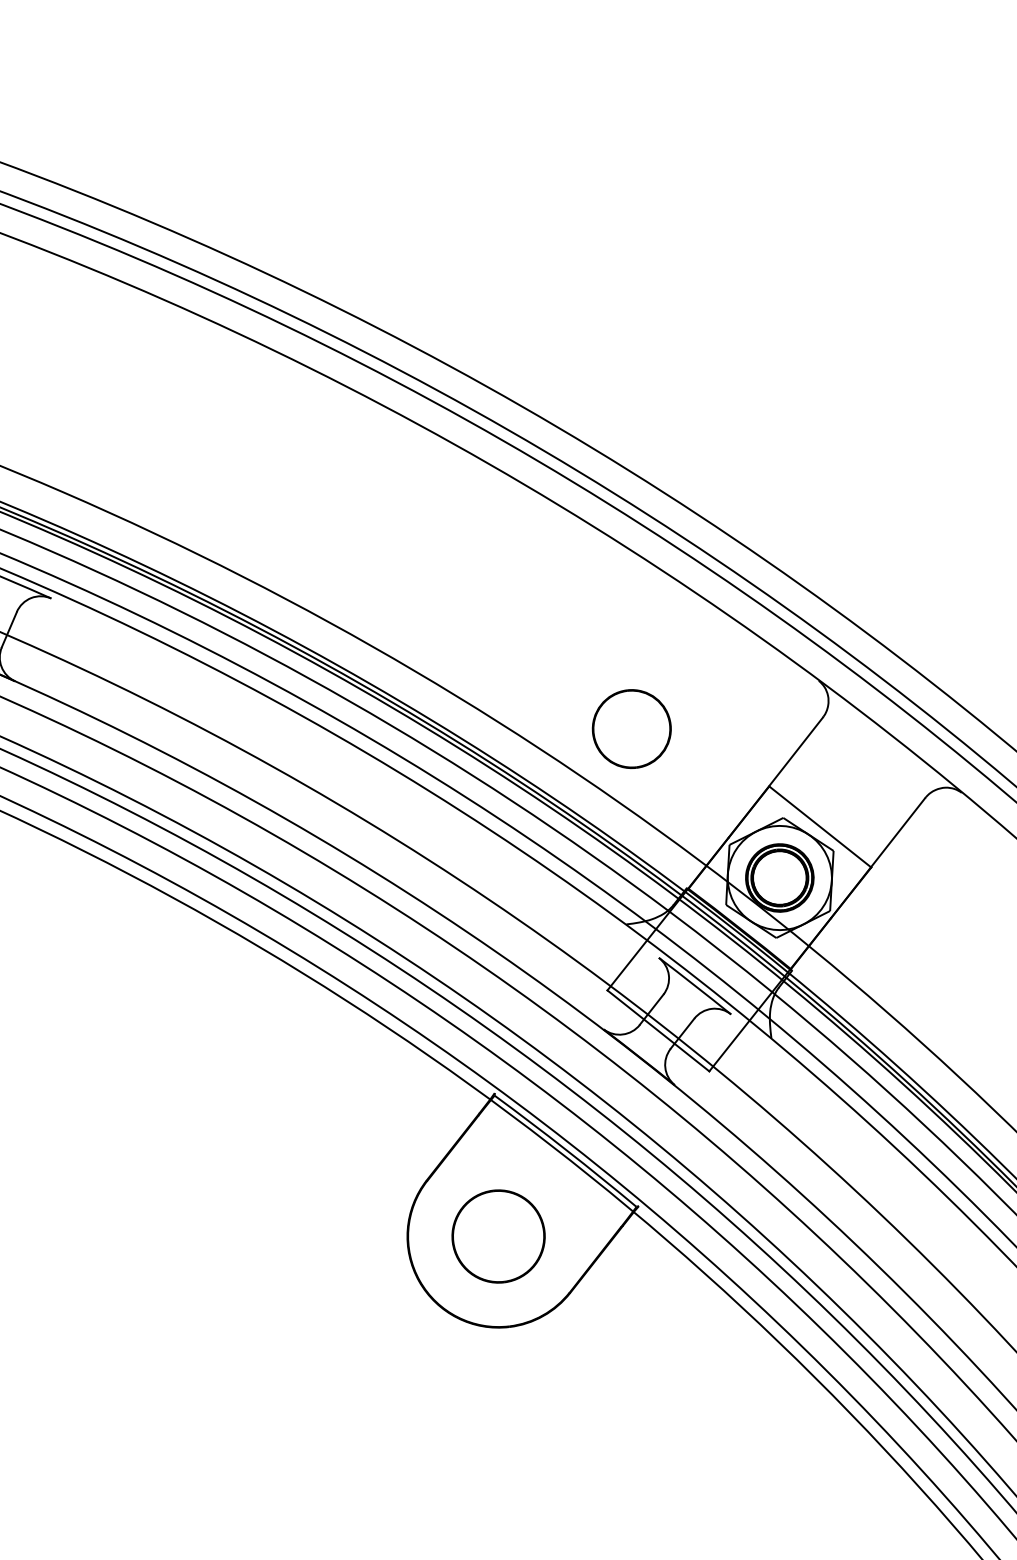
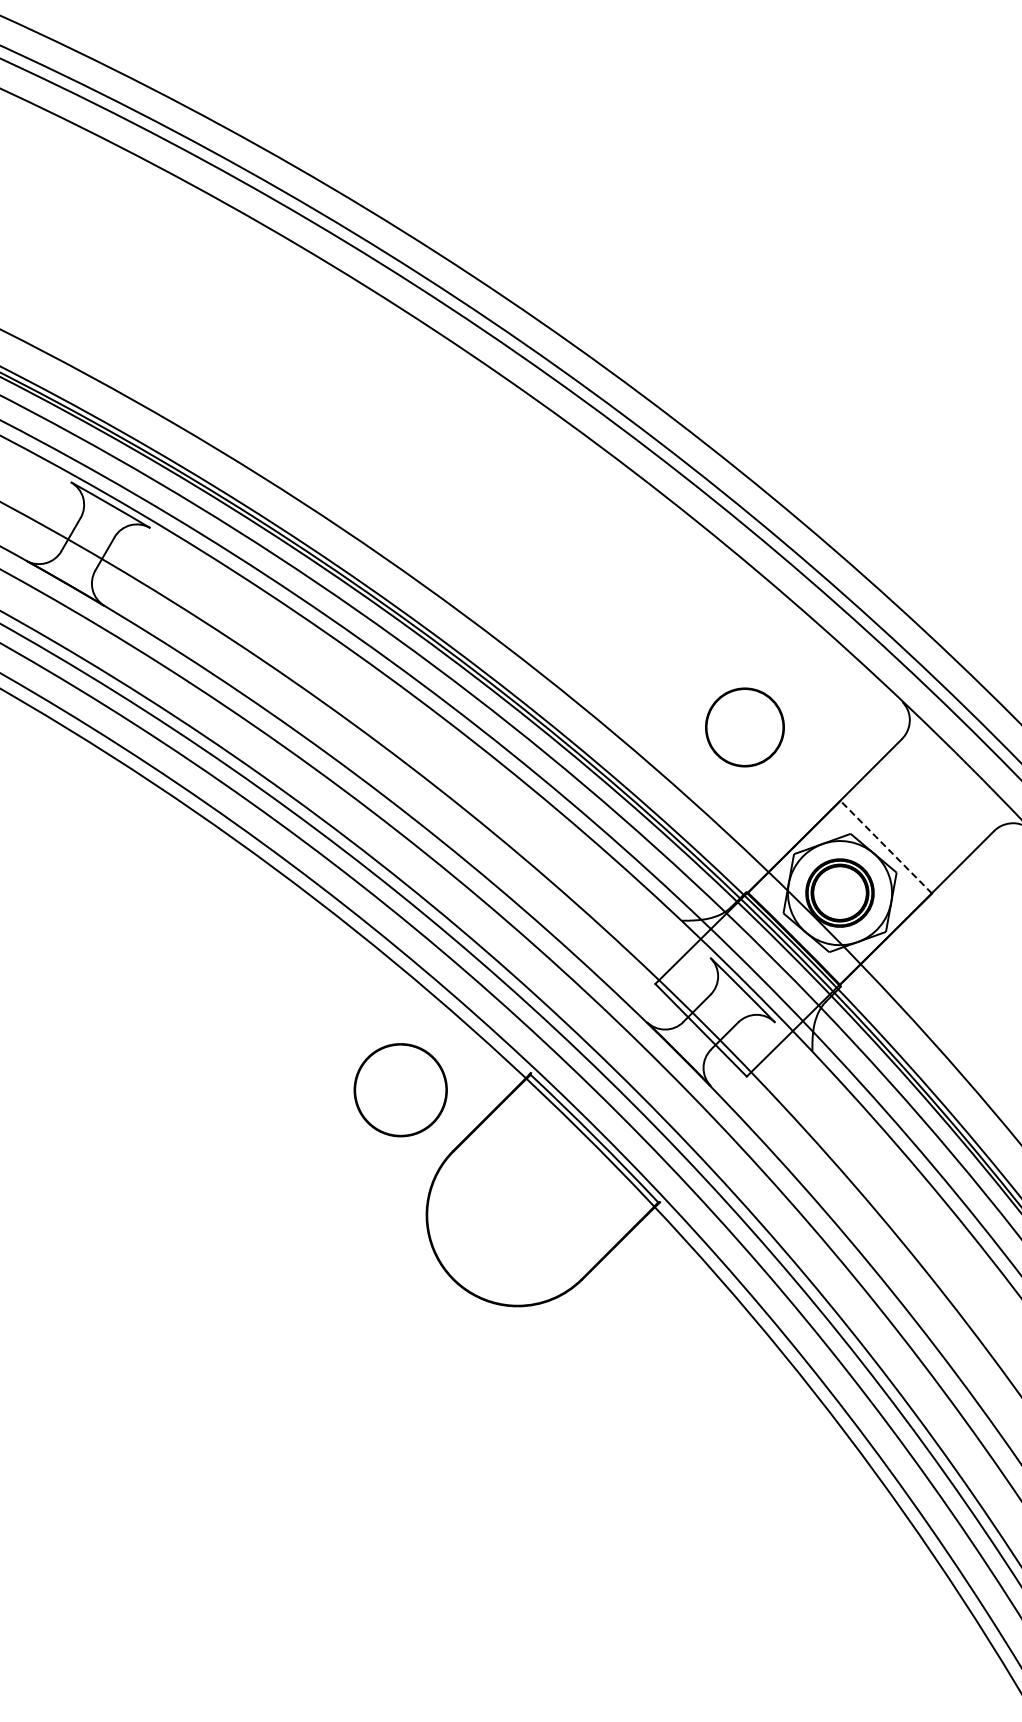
part: (631, 729) -> (744, 727), moved
line: (819, 826) -> (885, 846), solid -> dashed
part: (498, 1236) -> (400, 1090), moved

